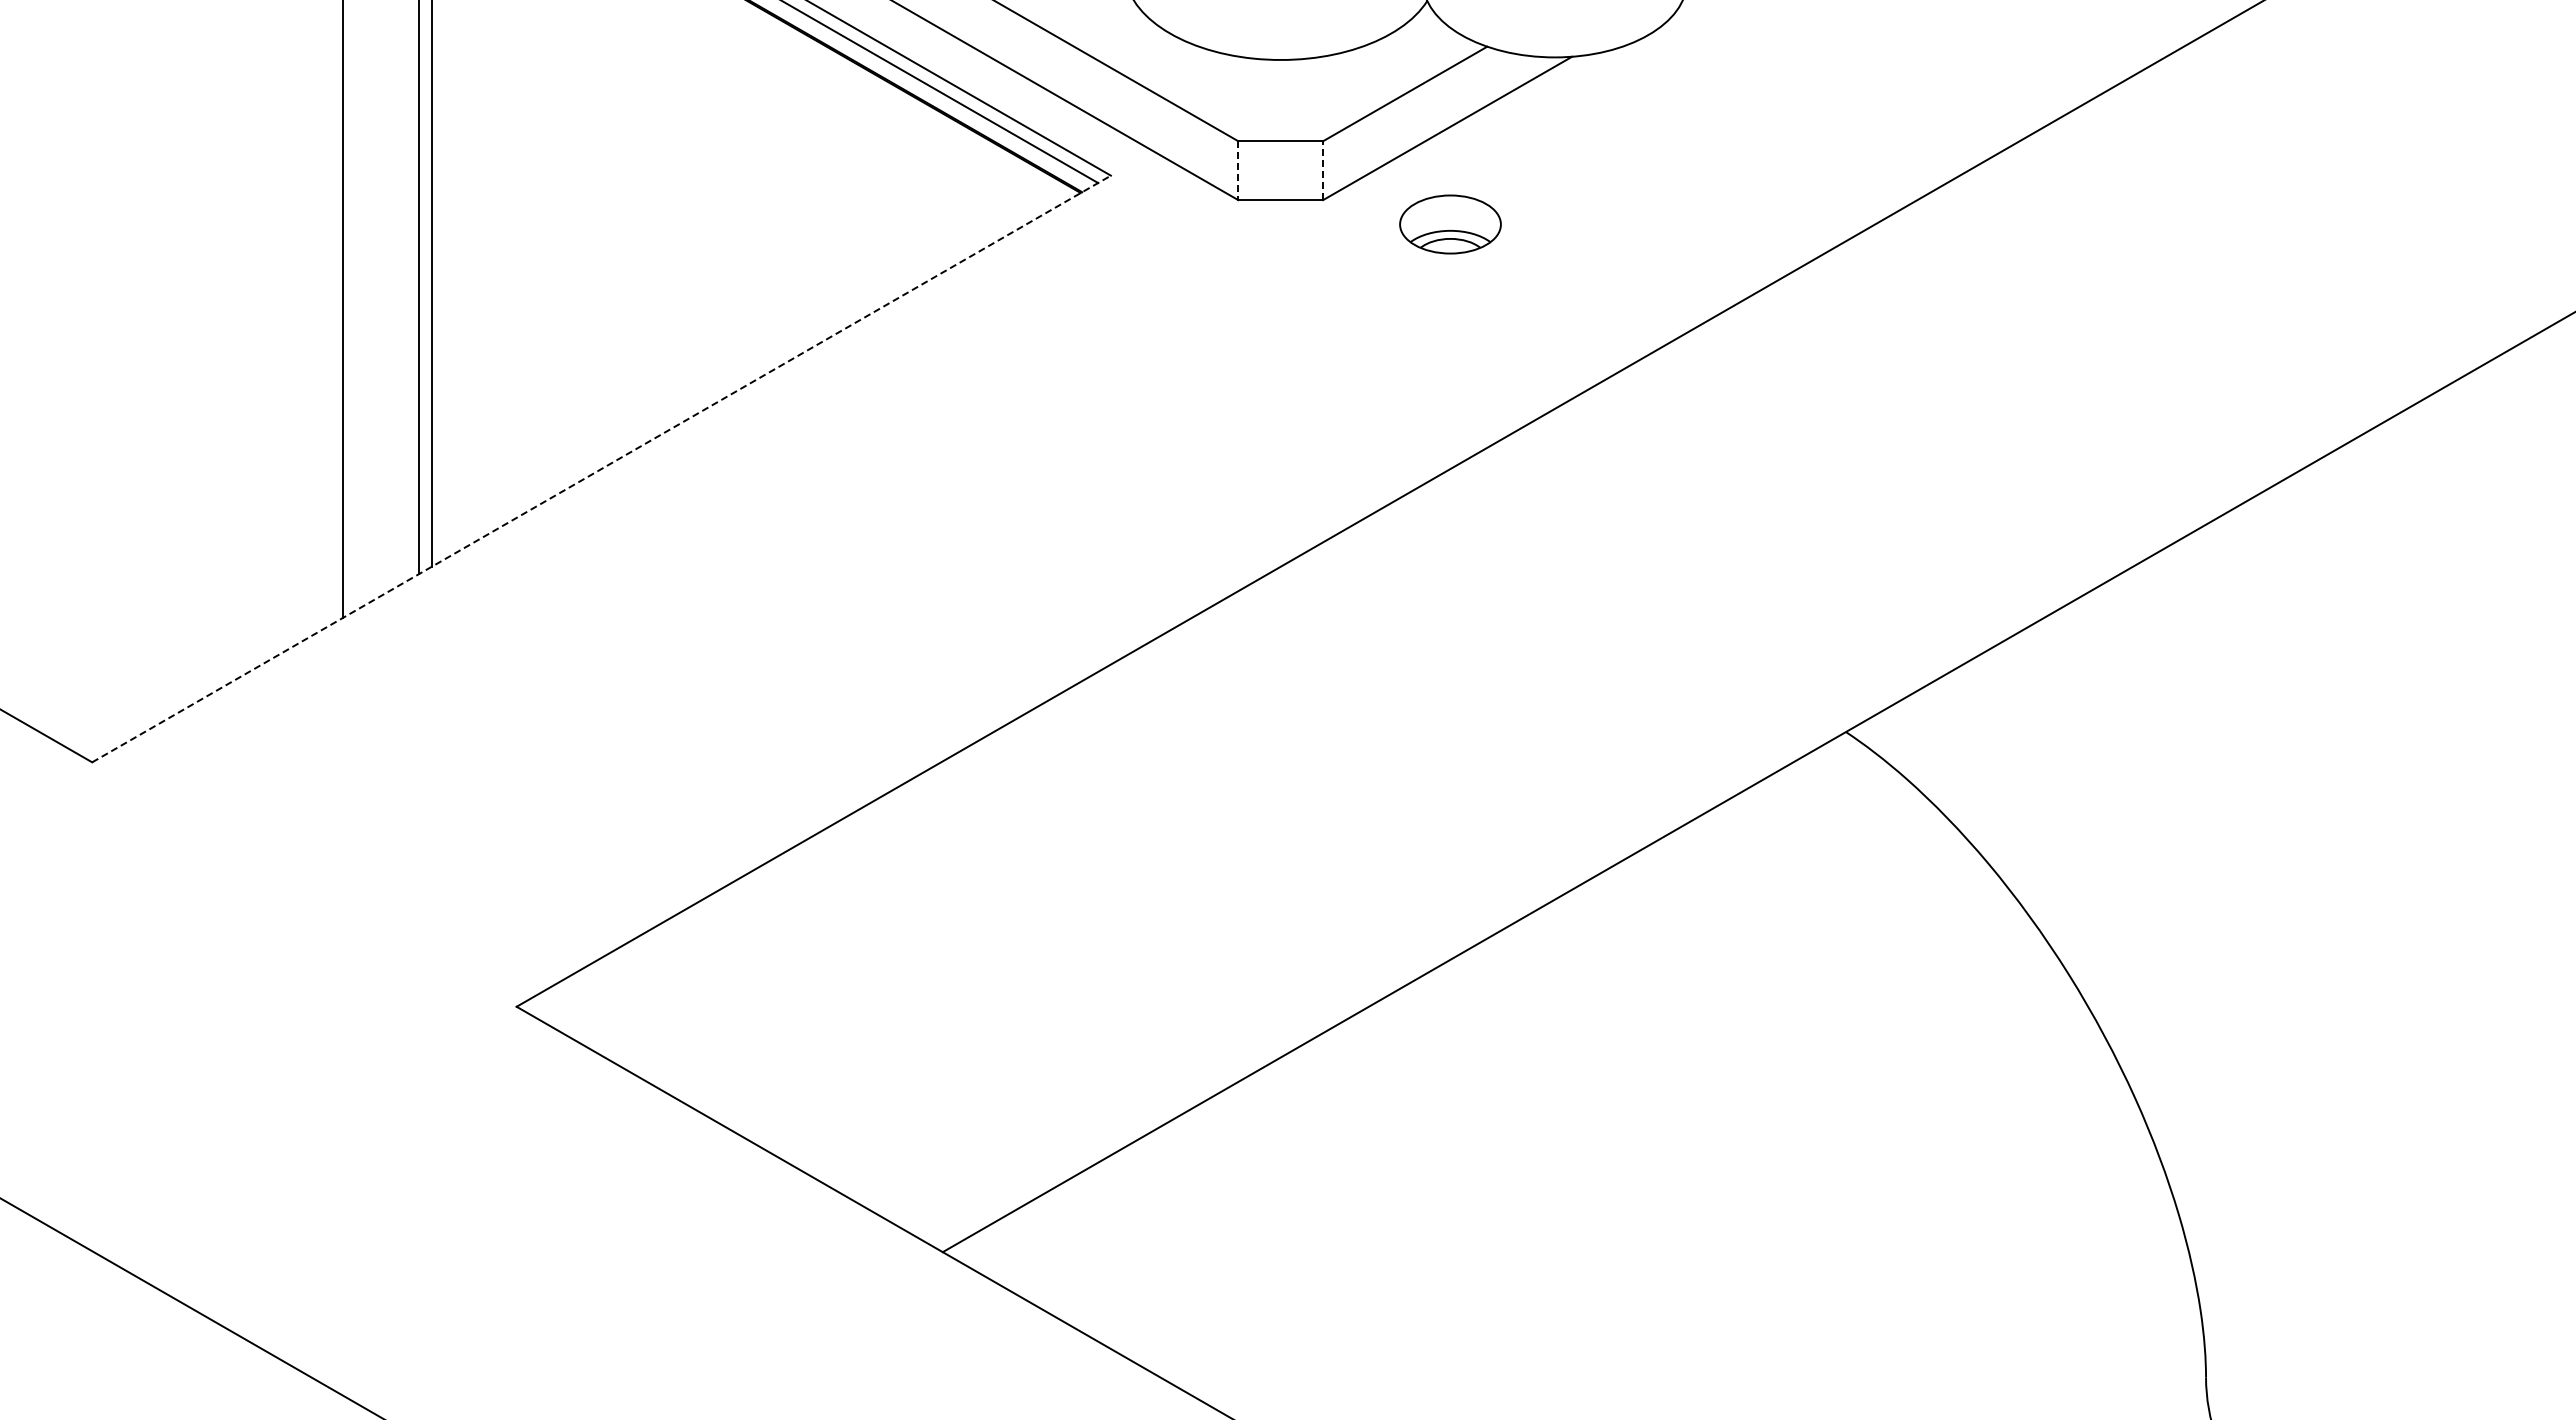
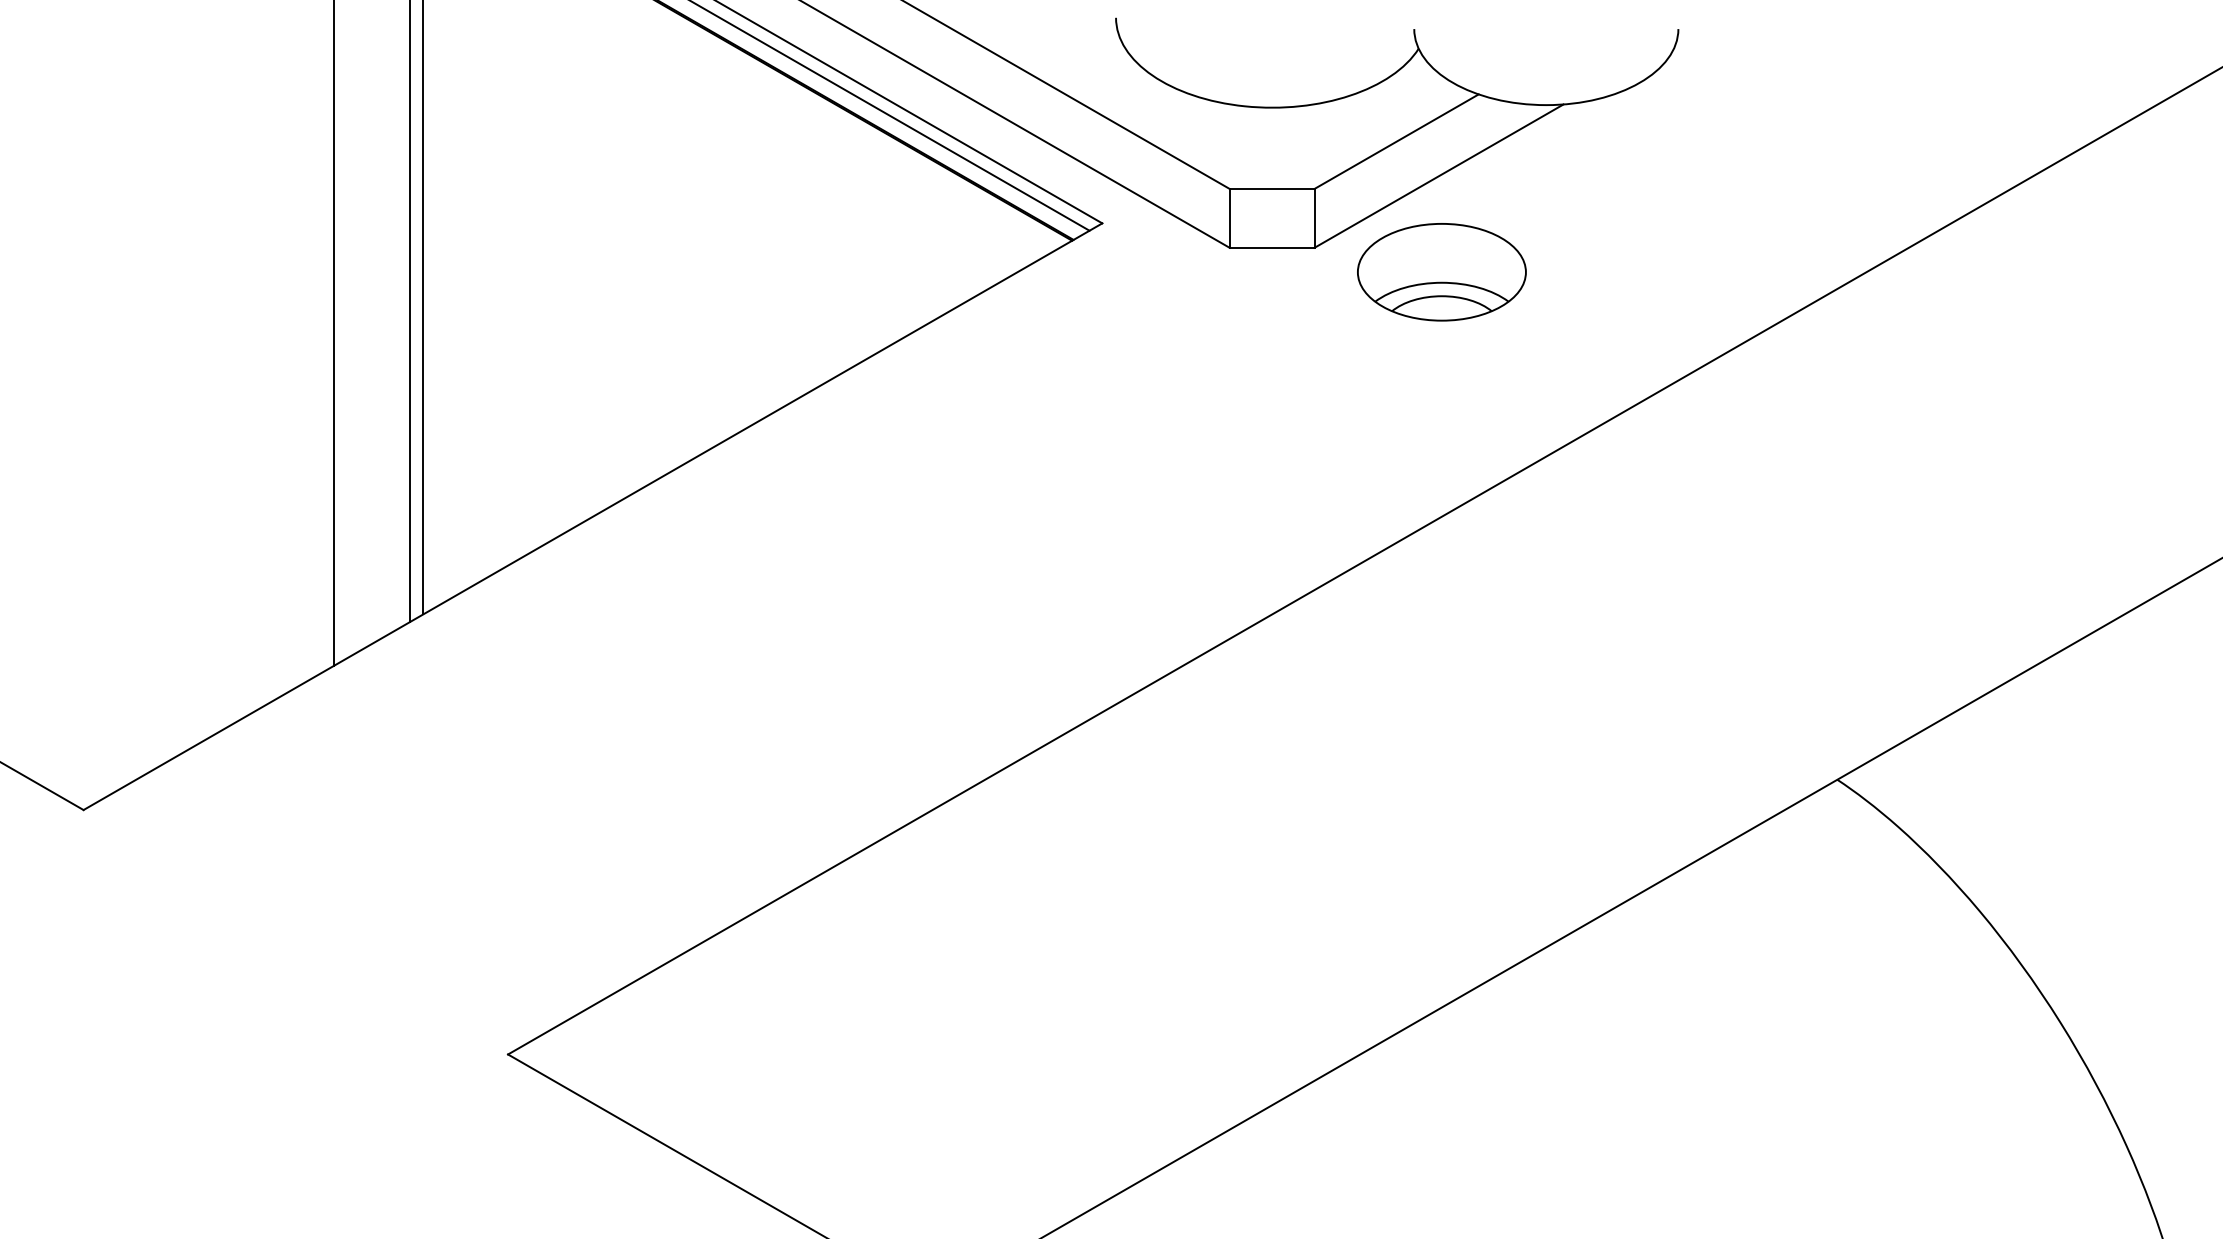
line: (1323, 170) -> (1314, 218), dashed -> solid
line: (1238, 171) -> (1229, 219), dashed -> solid
part: (1450, 224) -> (1441, 272), size x1.67
line: (601, 469) -> (592, 517), dashed -> solid

